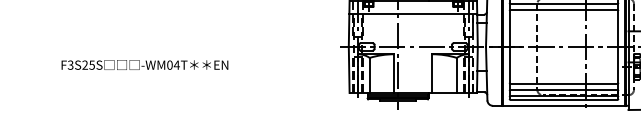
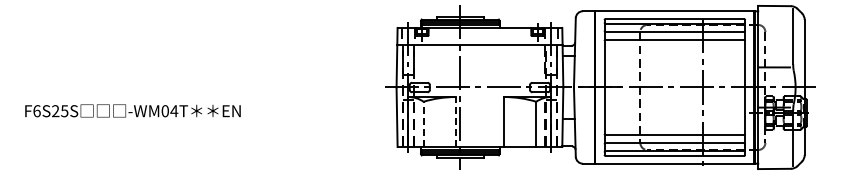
text: (70, 65) -> (36, 111), F3S25S -> F6S25S
line: (394, 73) -> (455, 121), solid -> dashed
line: (369, 75) -> (423, 124), solid -> dashed

